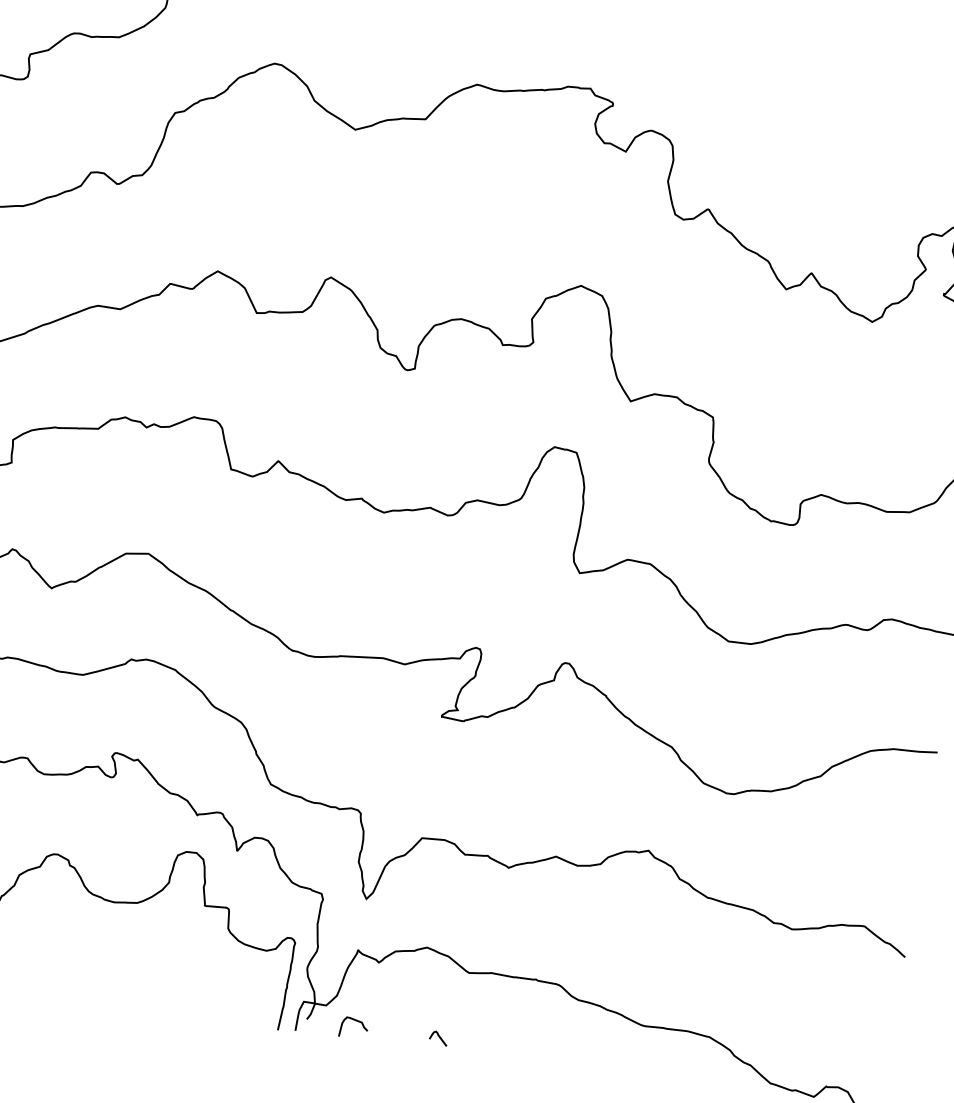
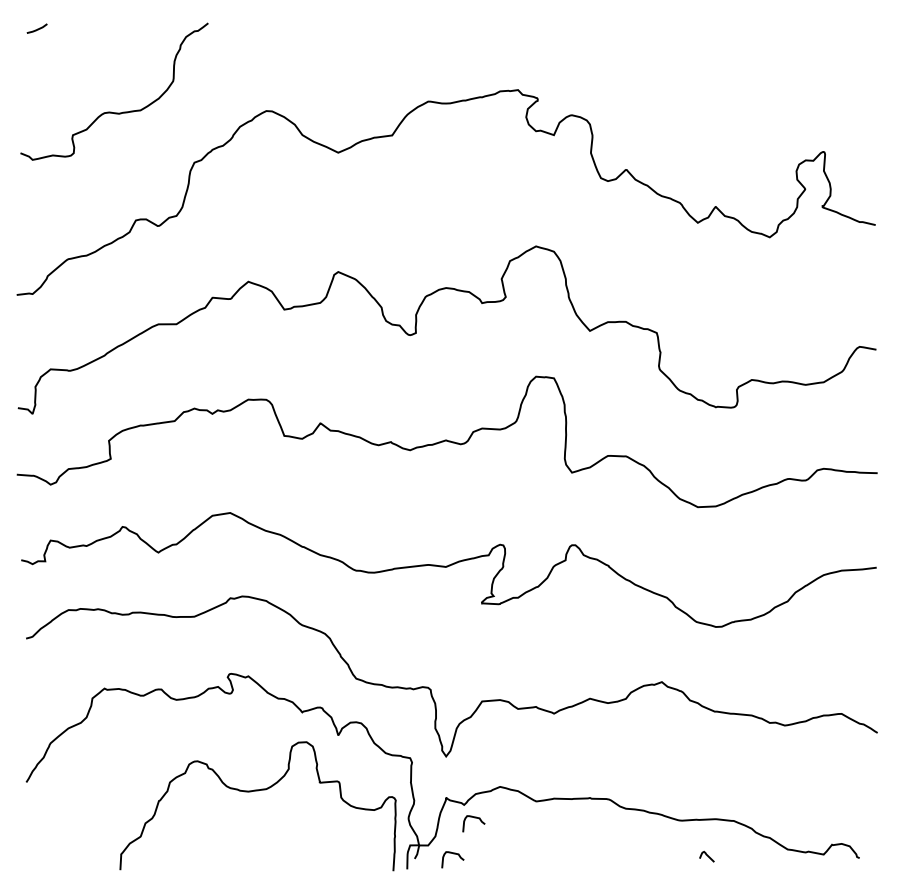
curve: (388, 981) -> (474, 818), added
curve: (438, 1036) -> (706, 855), moved

